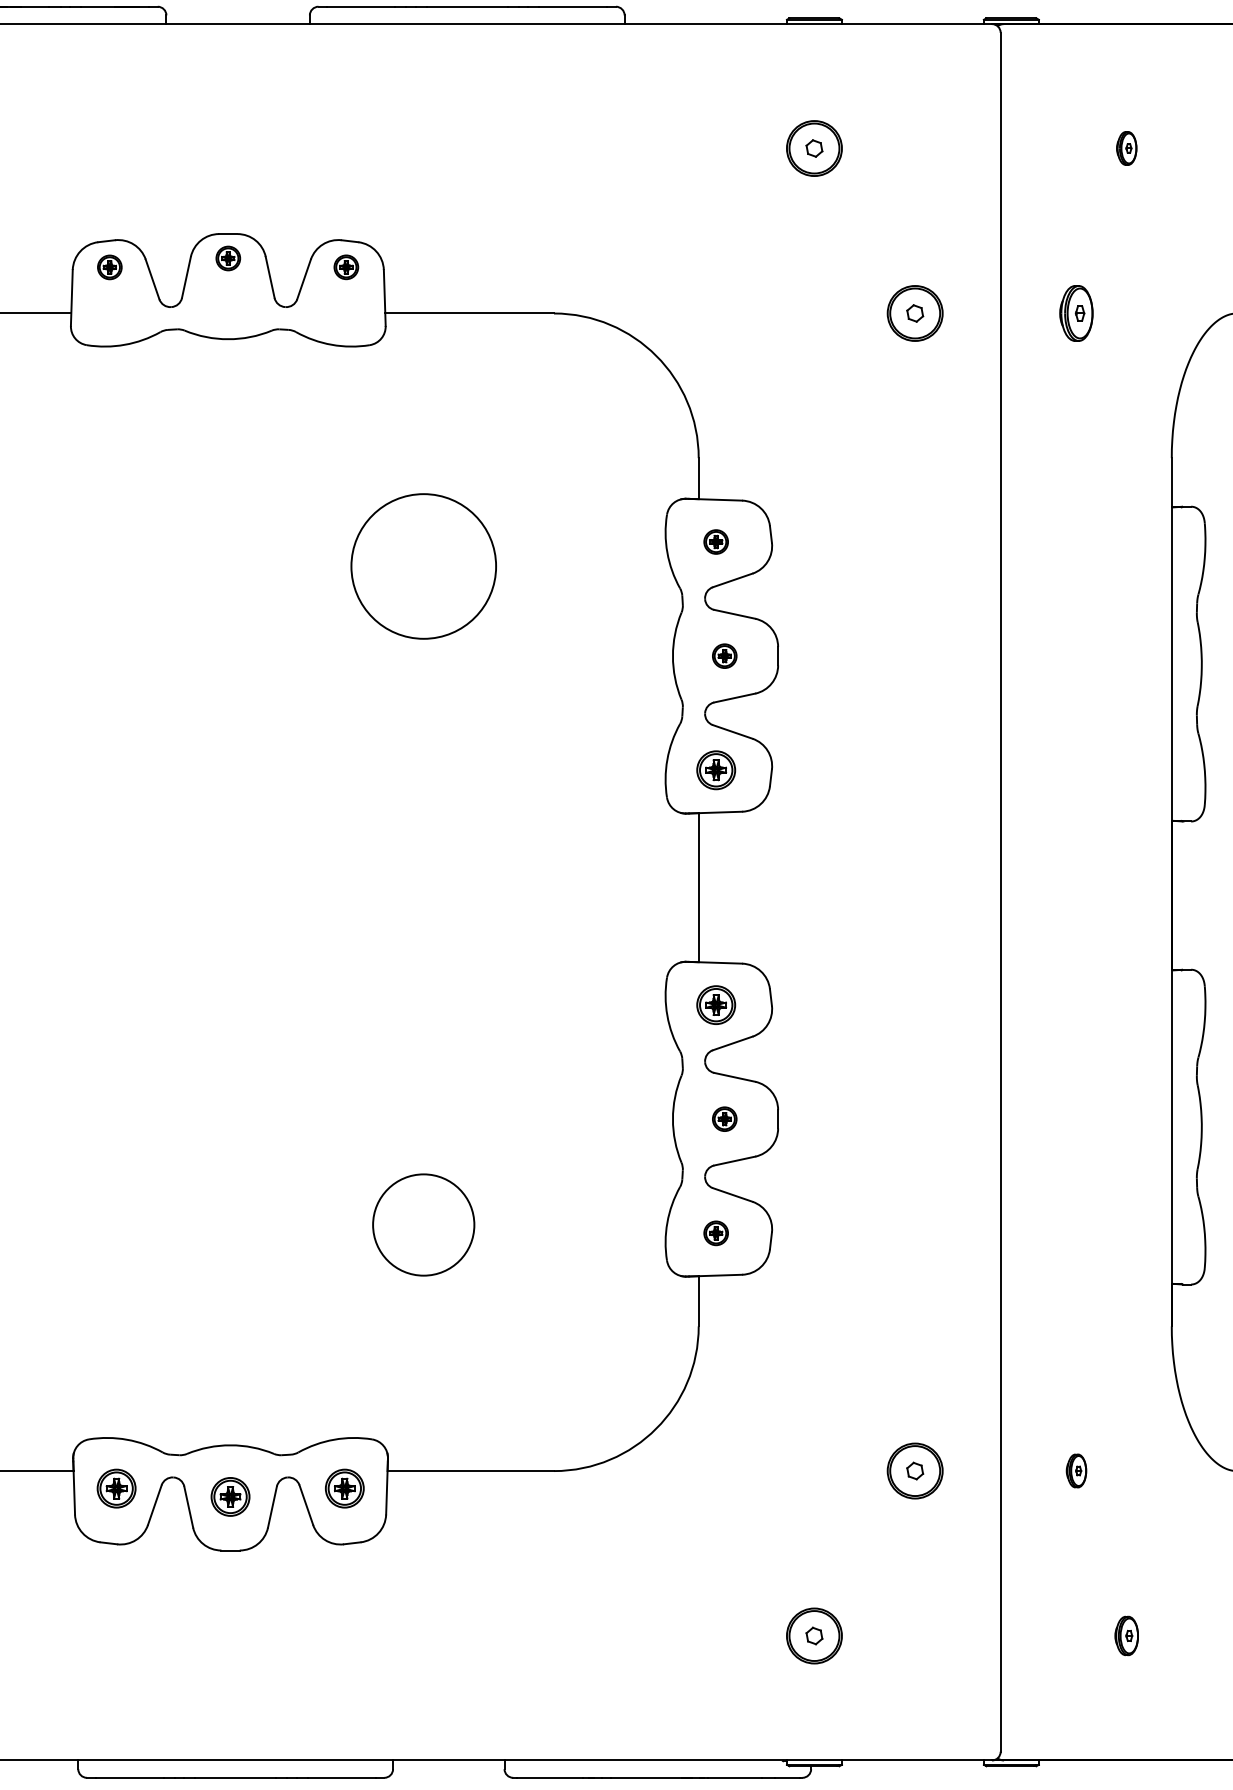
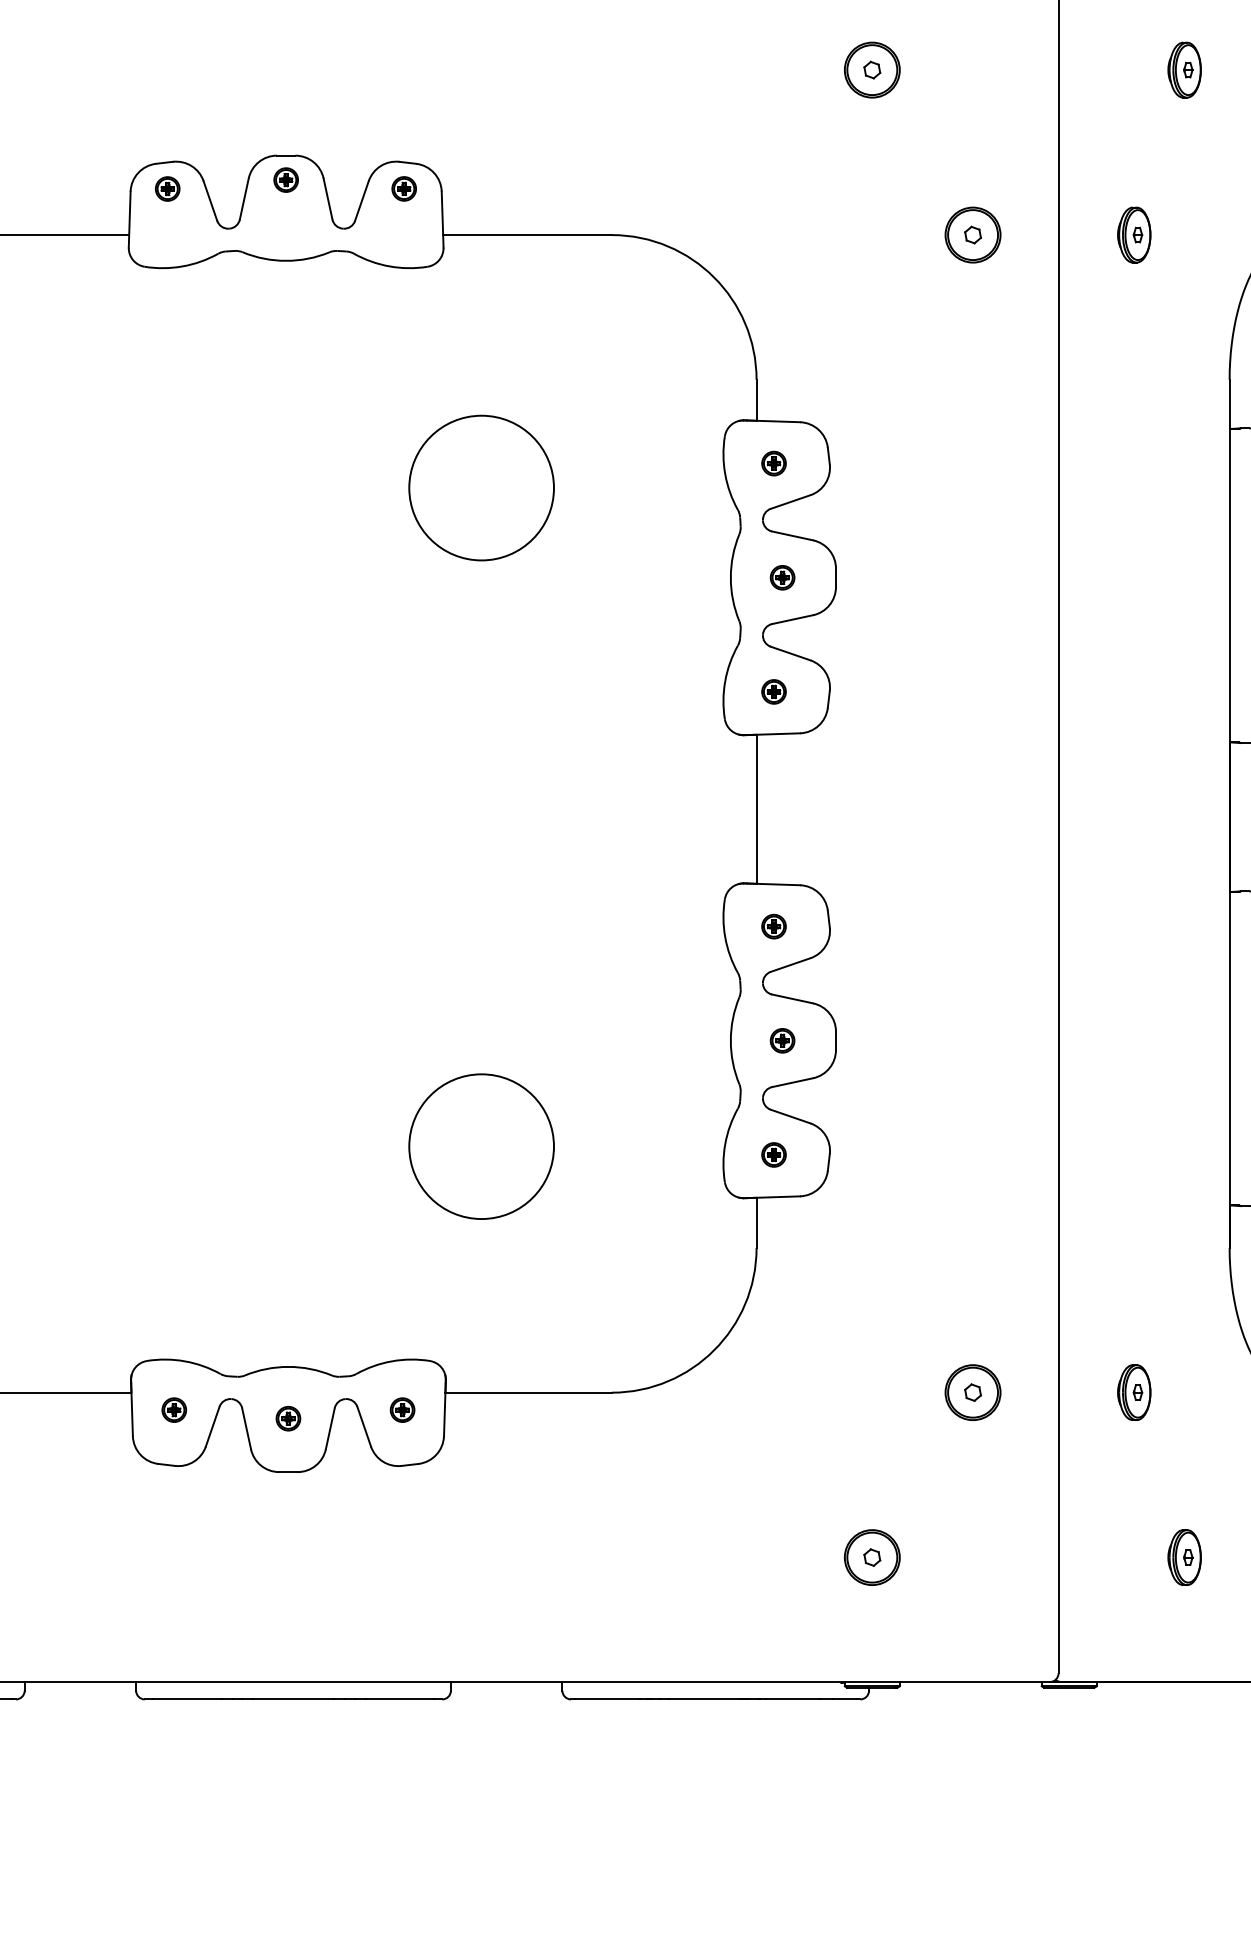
part: (1126, 147) -> (1184, 69), size x1.67
part: (715, 769) -> (773, 691), size x0.62
part: (715, 1004) -> (773, 926), size x0.62
circle: (423, 1224) -> (481, 1146), size x1.43
part: (1076, 1470) -> (1134, 1392), size x1.67
part: (115, 1487) -> (173, 1409), size x0.62
part: (344, 1487) -> (402, 1409), size x0.62
part: (230, 1496) -> (288, 1418), size x0.62
part: (1126, 1635) -> (1184, 1557), size x1.43

